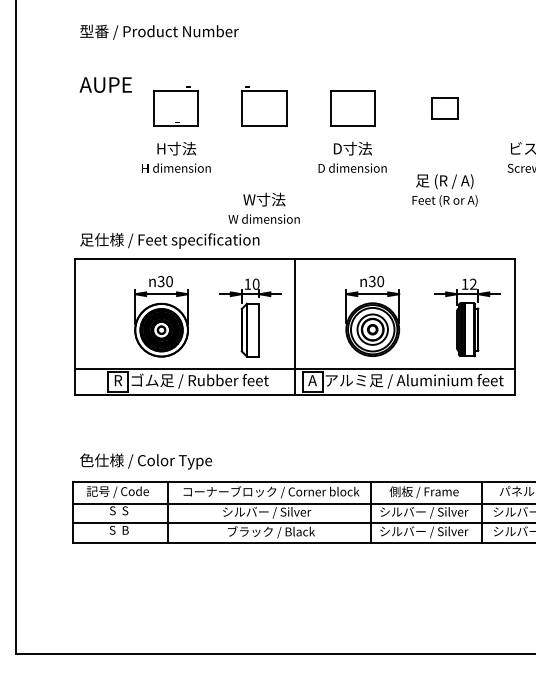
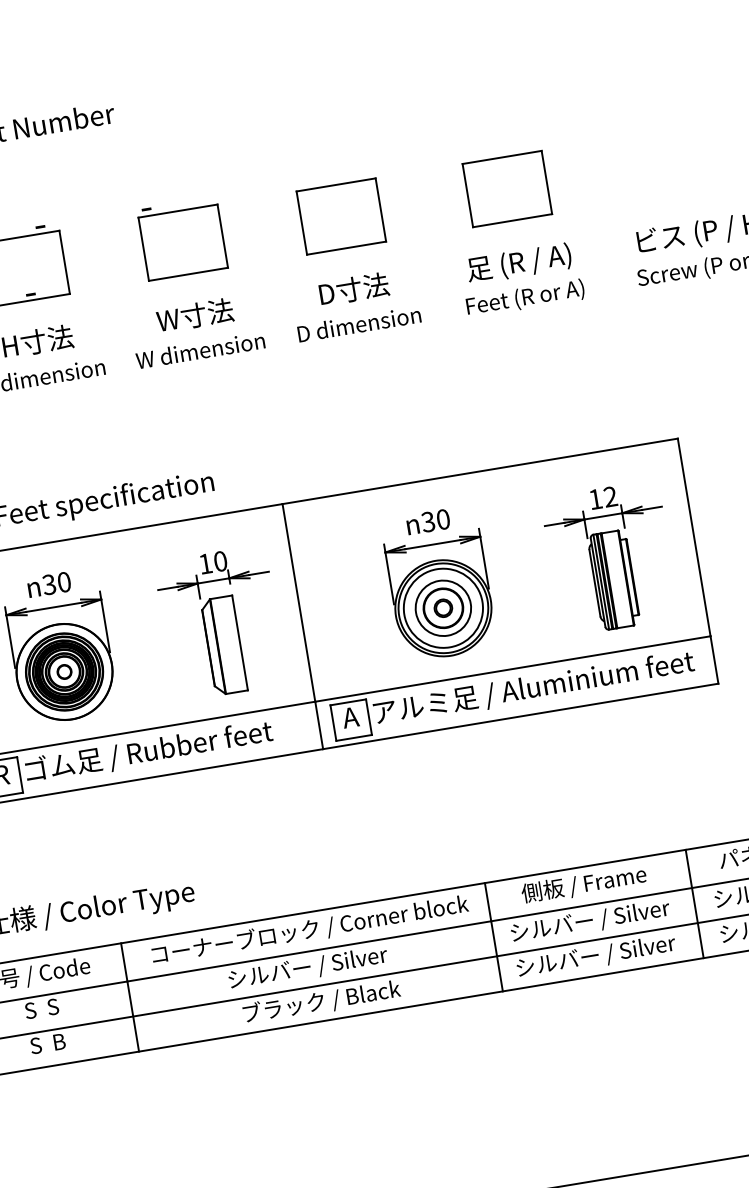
part: (444, 108) -> (506, 189), size x1.67
text: (444, 190) -> (521, 279), moved
text: (263, 207) -> (195, 329), moved

